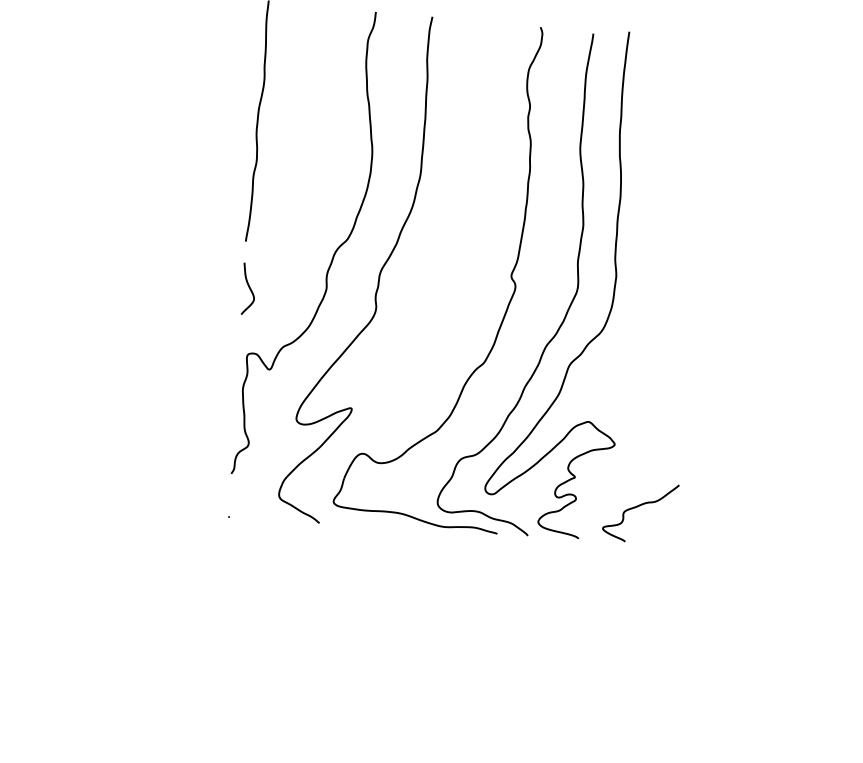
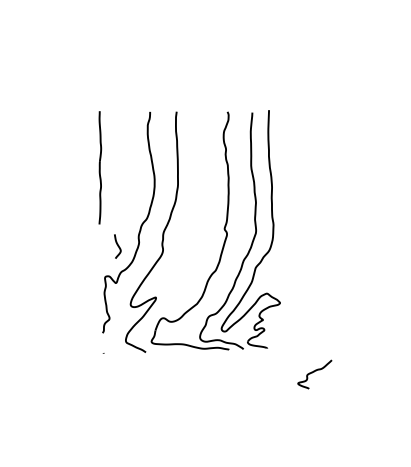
curve: (247, 289) -> (117, 246), moved
curve: (639, 507) -> (314, 372), moved

